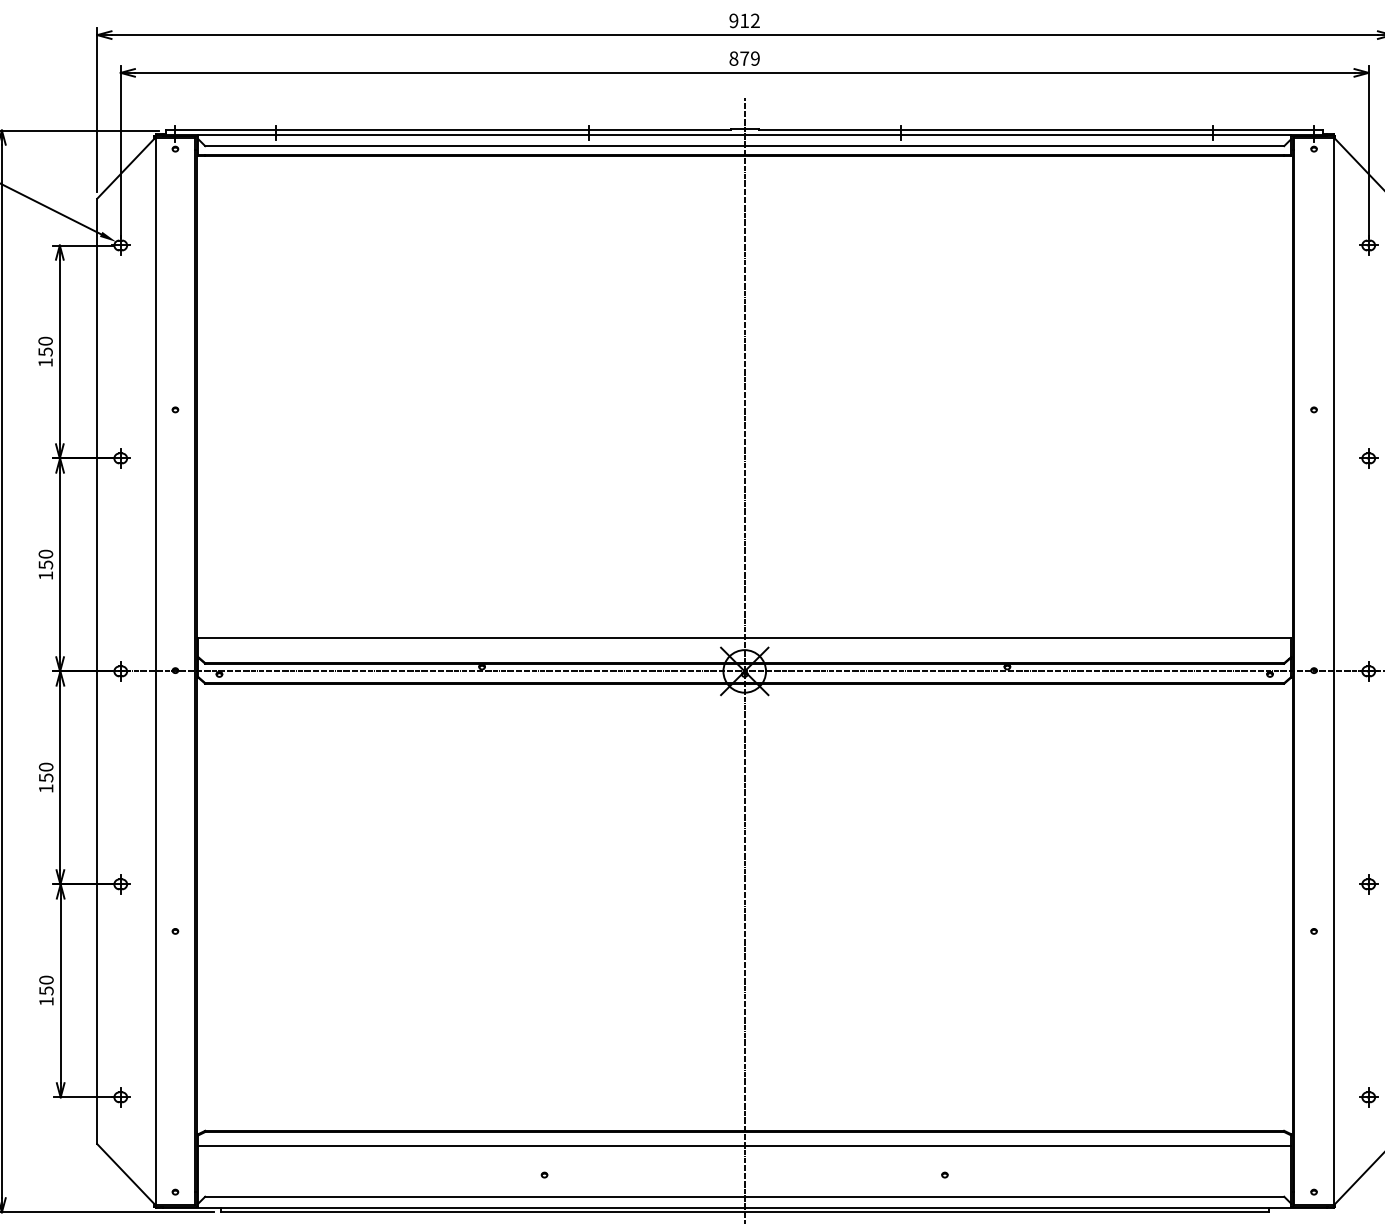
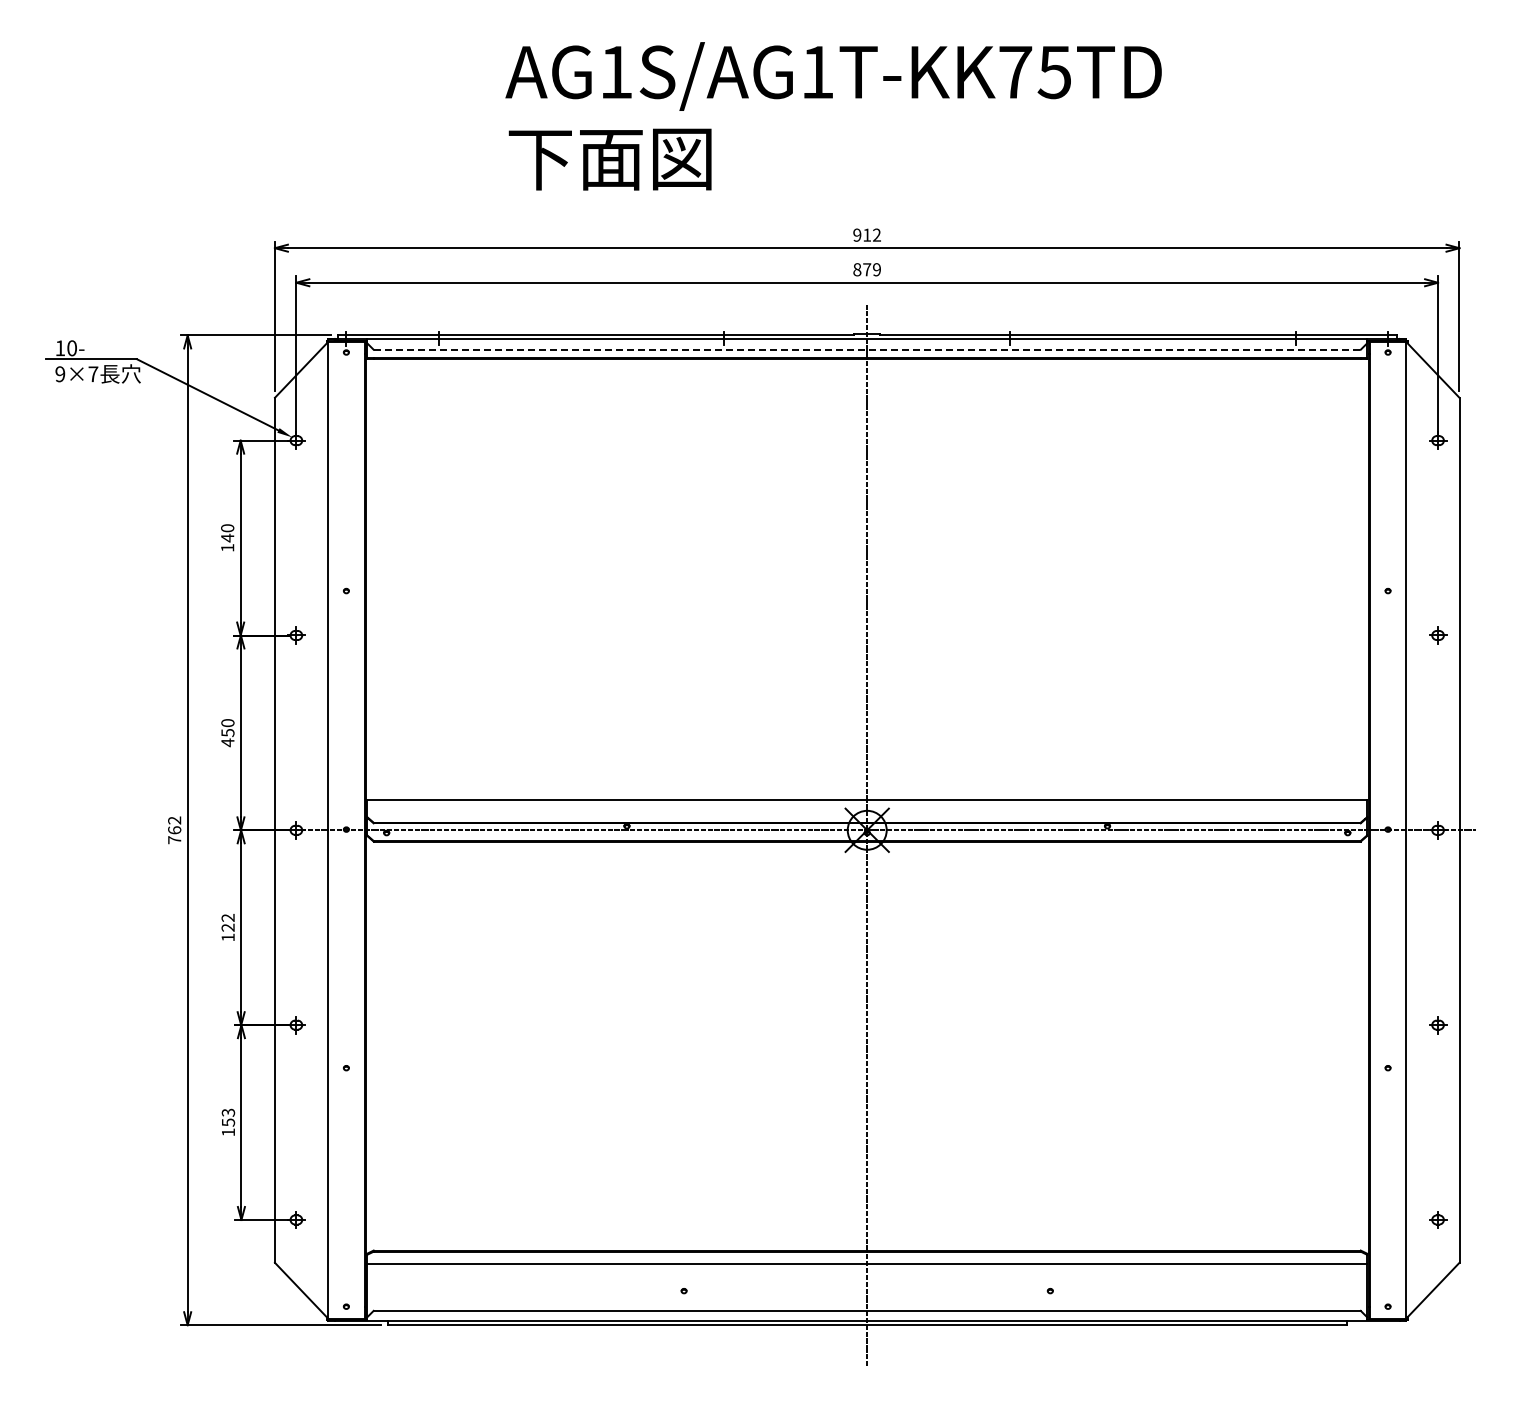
line: (745, 145) -> (867, 349), solid -> dashed
text: (45, 351) -> (227, 537), 150 -> 140
text: (45, 575) -> (227, 742), 150 -> 450
text: (45, 772) -> (227, 922), 150 -> 122
text: (46, 979) -> (228, 1112), 150 -> 153

